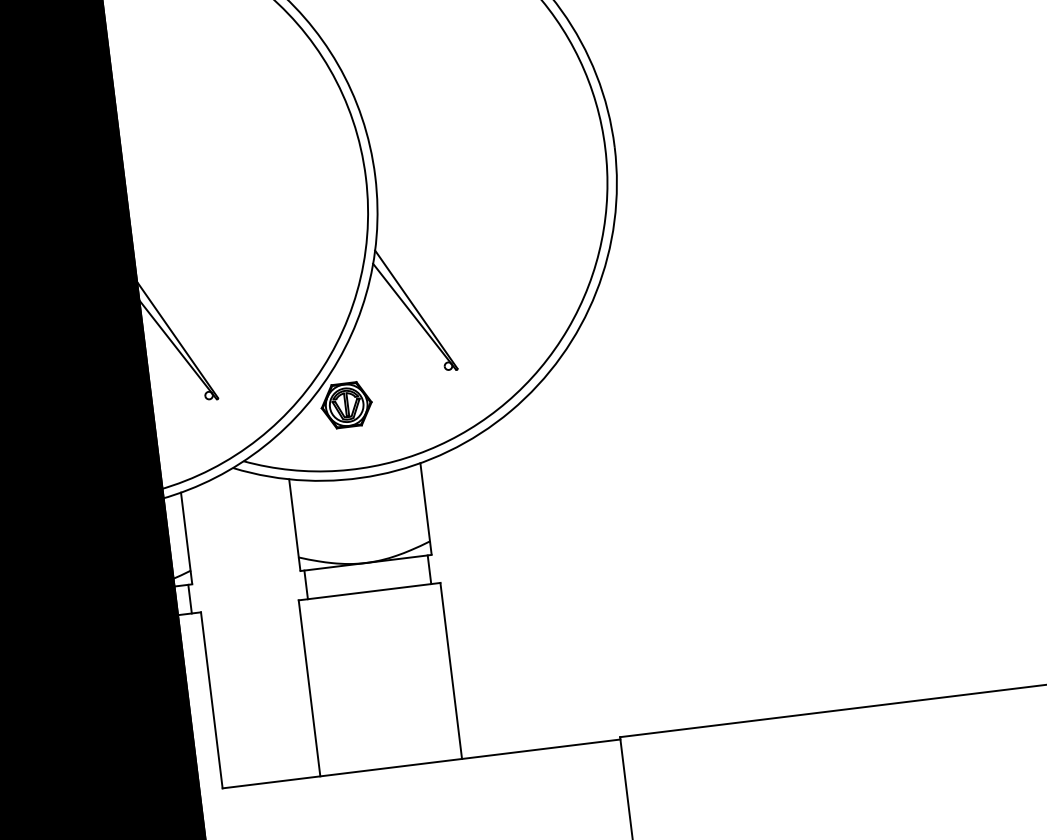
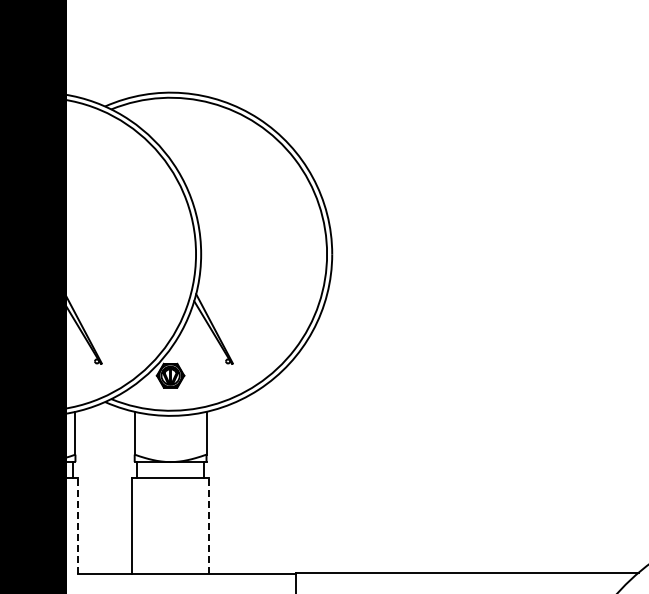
line: (451, 670) -> (209, 525), solid -> dashed
line: (212, 699) -> (78, 525), solid -> dashed

